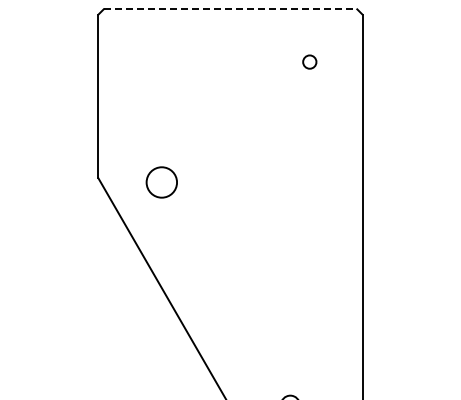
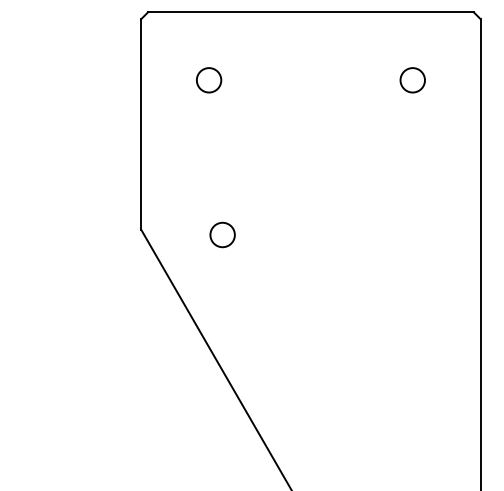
line: (230, 9) -> (310, 12), dashed -> solid
circle: (150, 61) -> (208, 79), added
circle: (309, 61) -> (412, 79), size x1.43
circle: (161, 181) -> (222, 233), size x0.62

